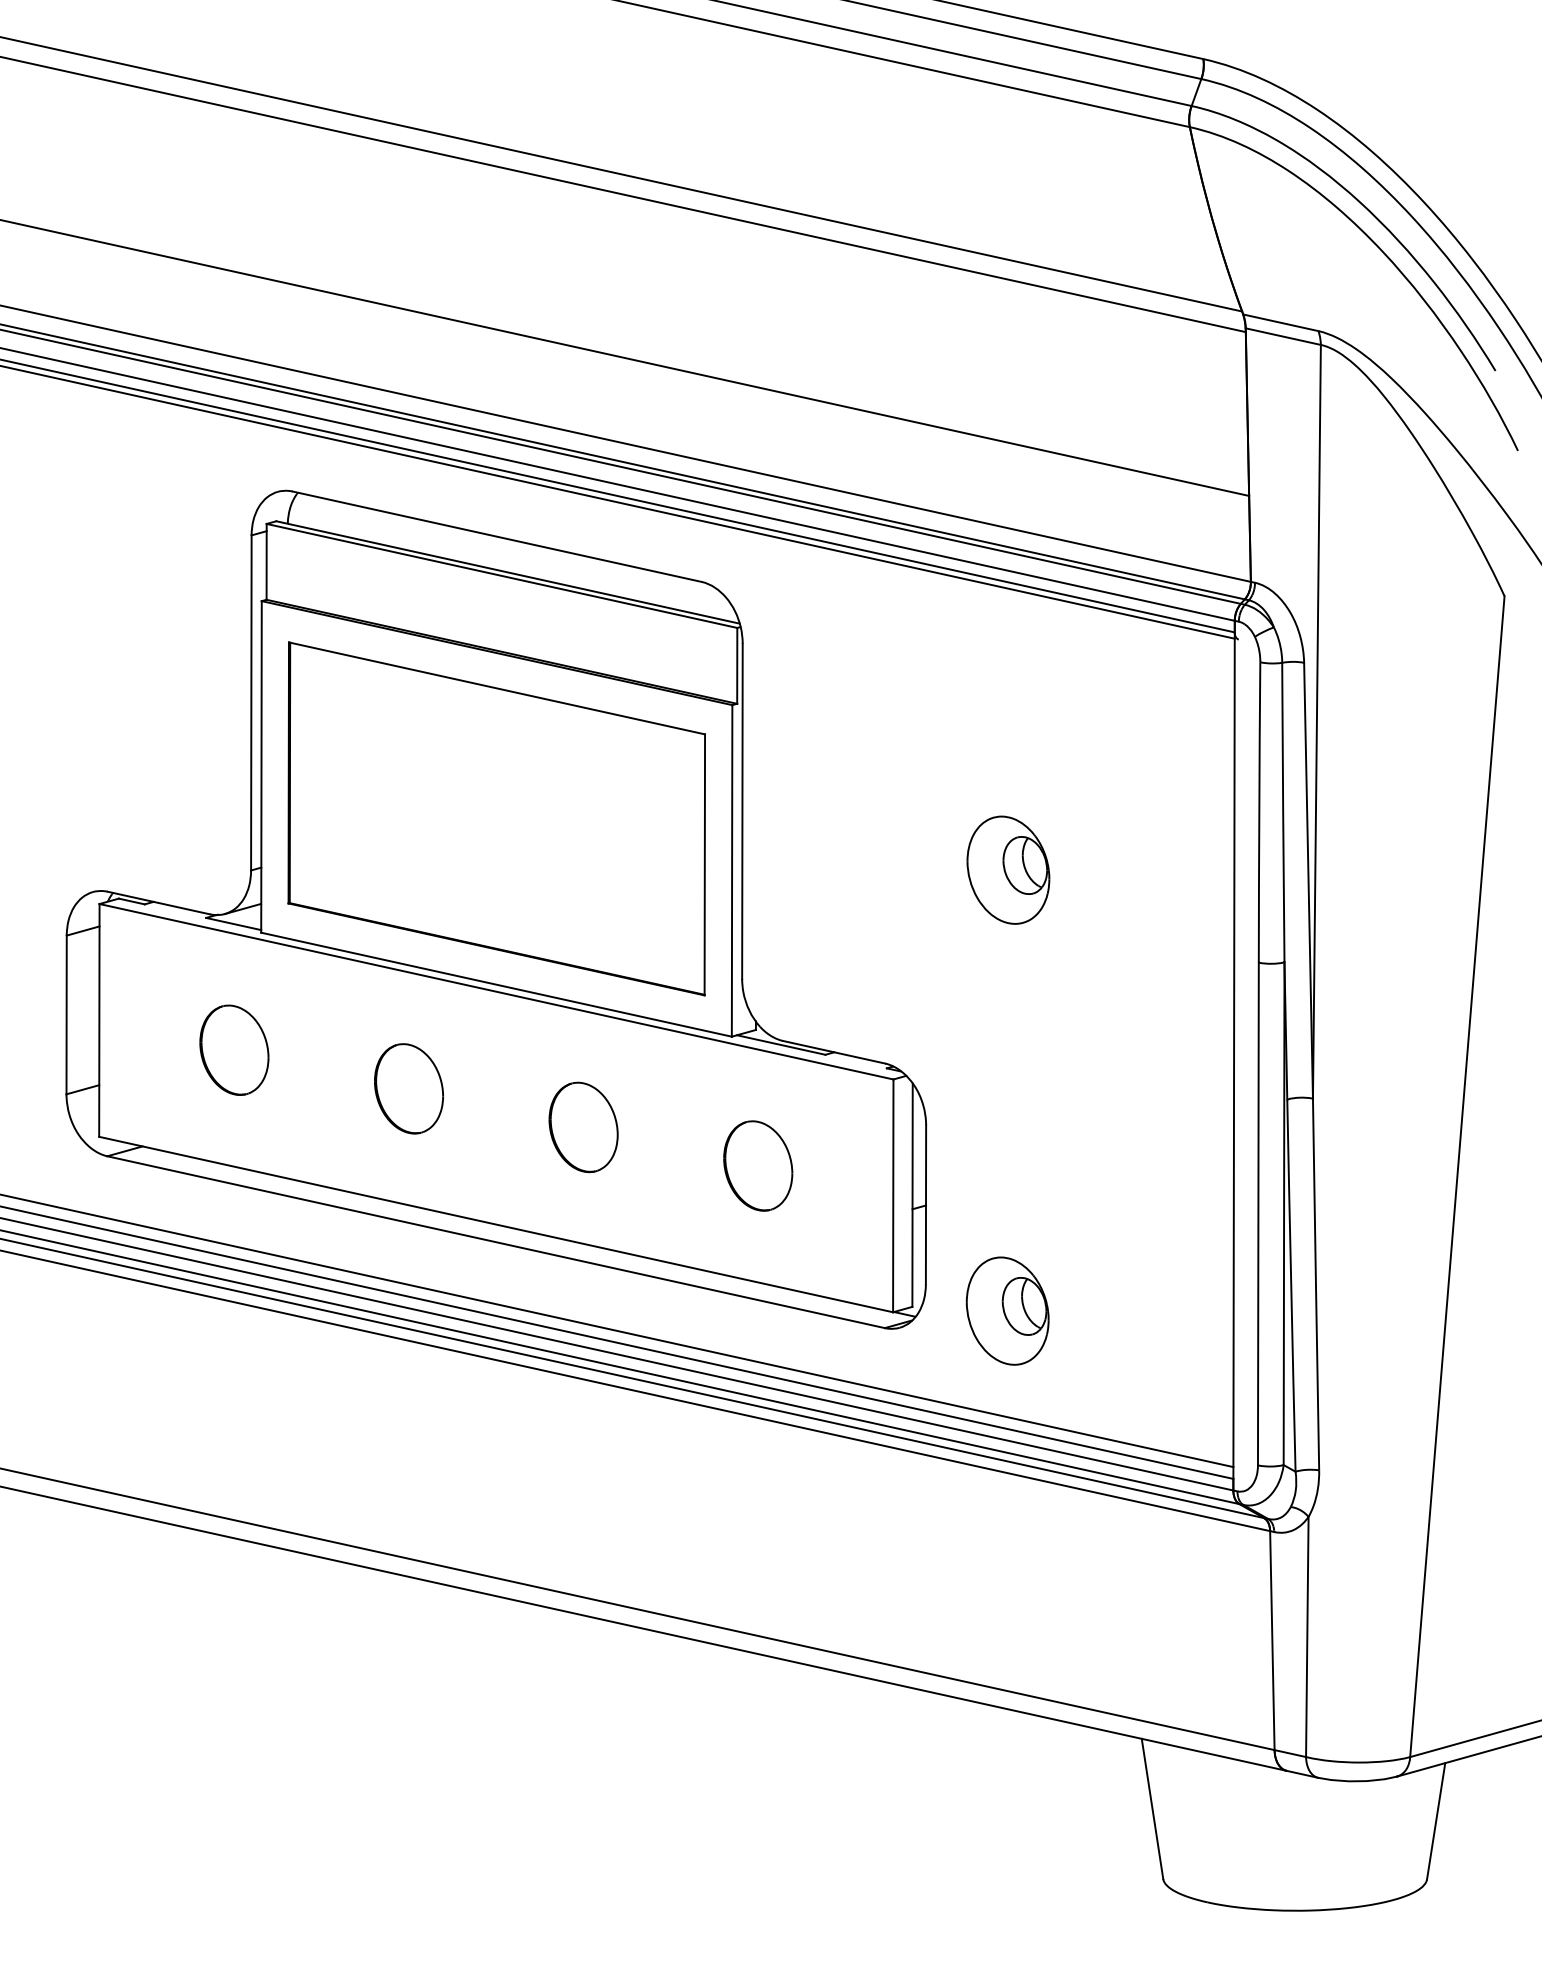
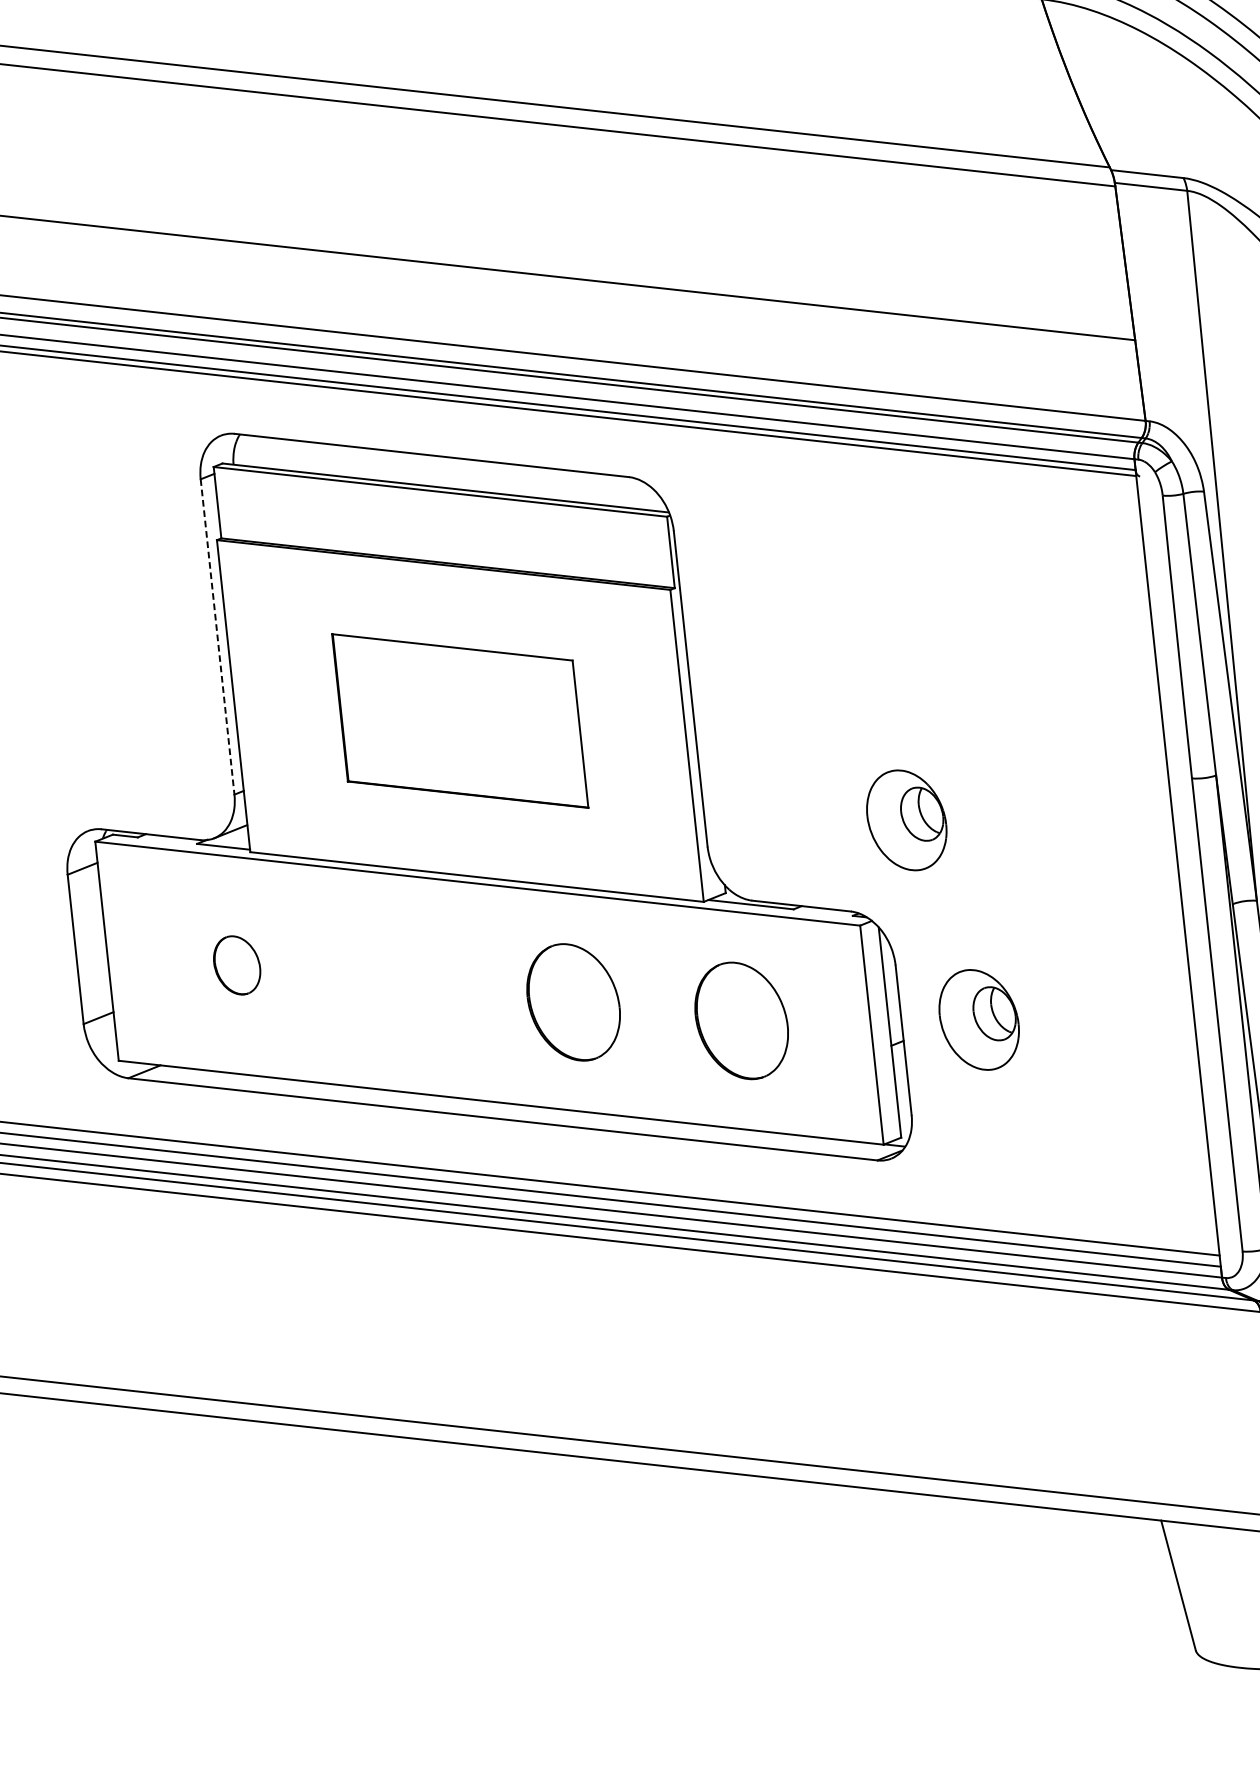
line: (251, 702) -> (217, 636), solid -> dashed
part: (496, 818) -> (460, 720), size x0.6
part: (1008, 869) -> (906, 819), moved
part: (234, 1049) -> (237, 964), size x0.7
part: (408, 1088) -> (404, 983), removed
part: (583, 1127) -> (573, 1002), size x1.4
part: (758, 1165) -> (742, 1020), size x1.4
part: (1007, 1310) -> (978, 1019), moved

